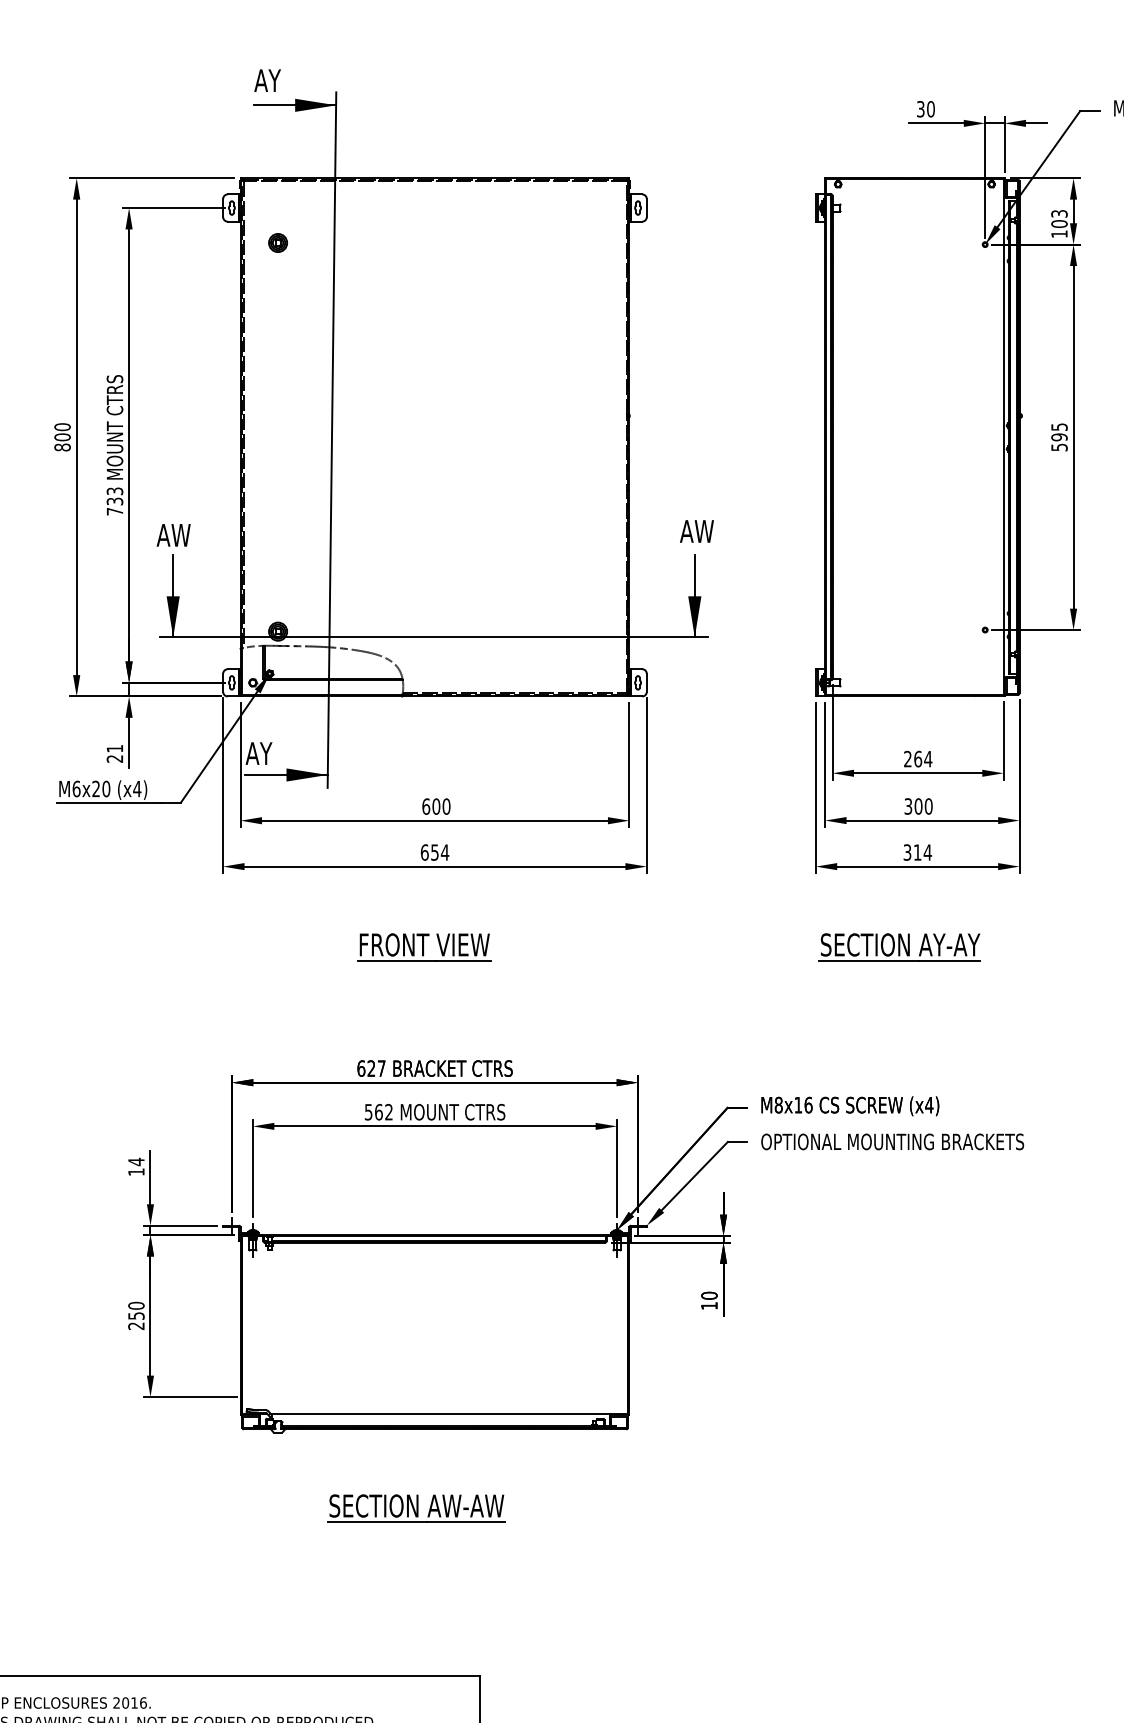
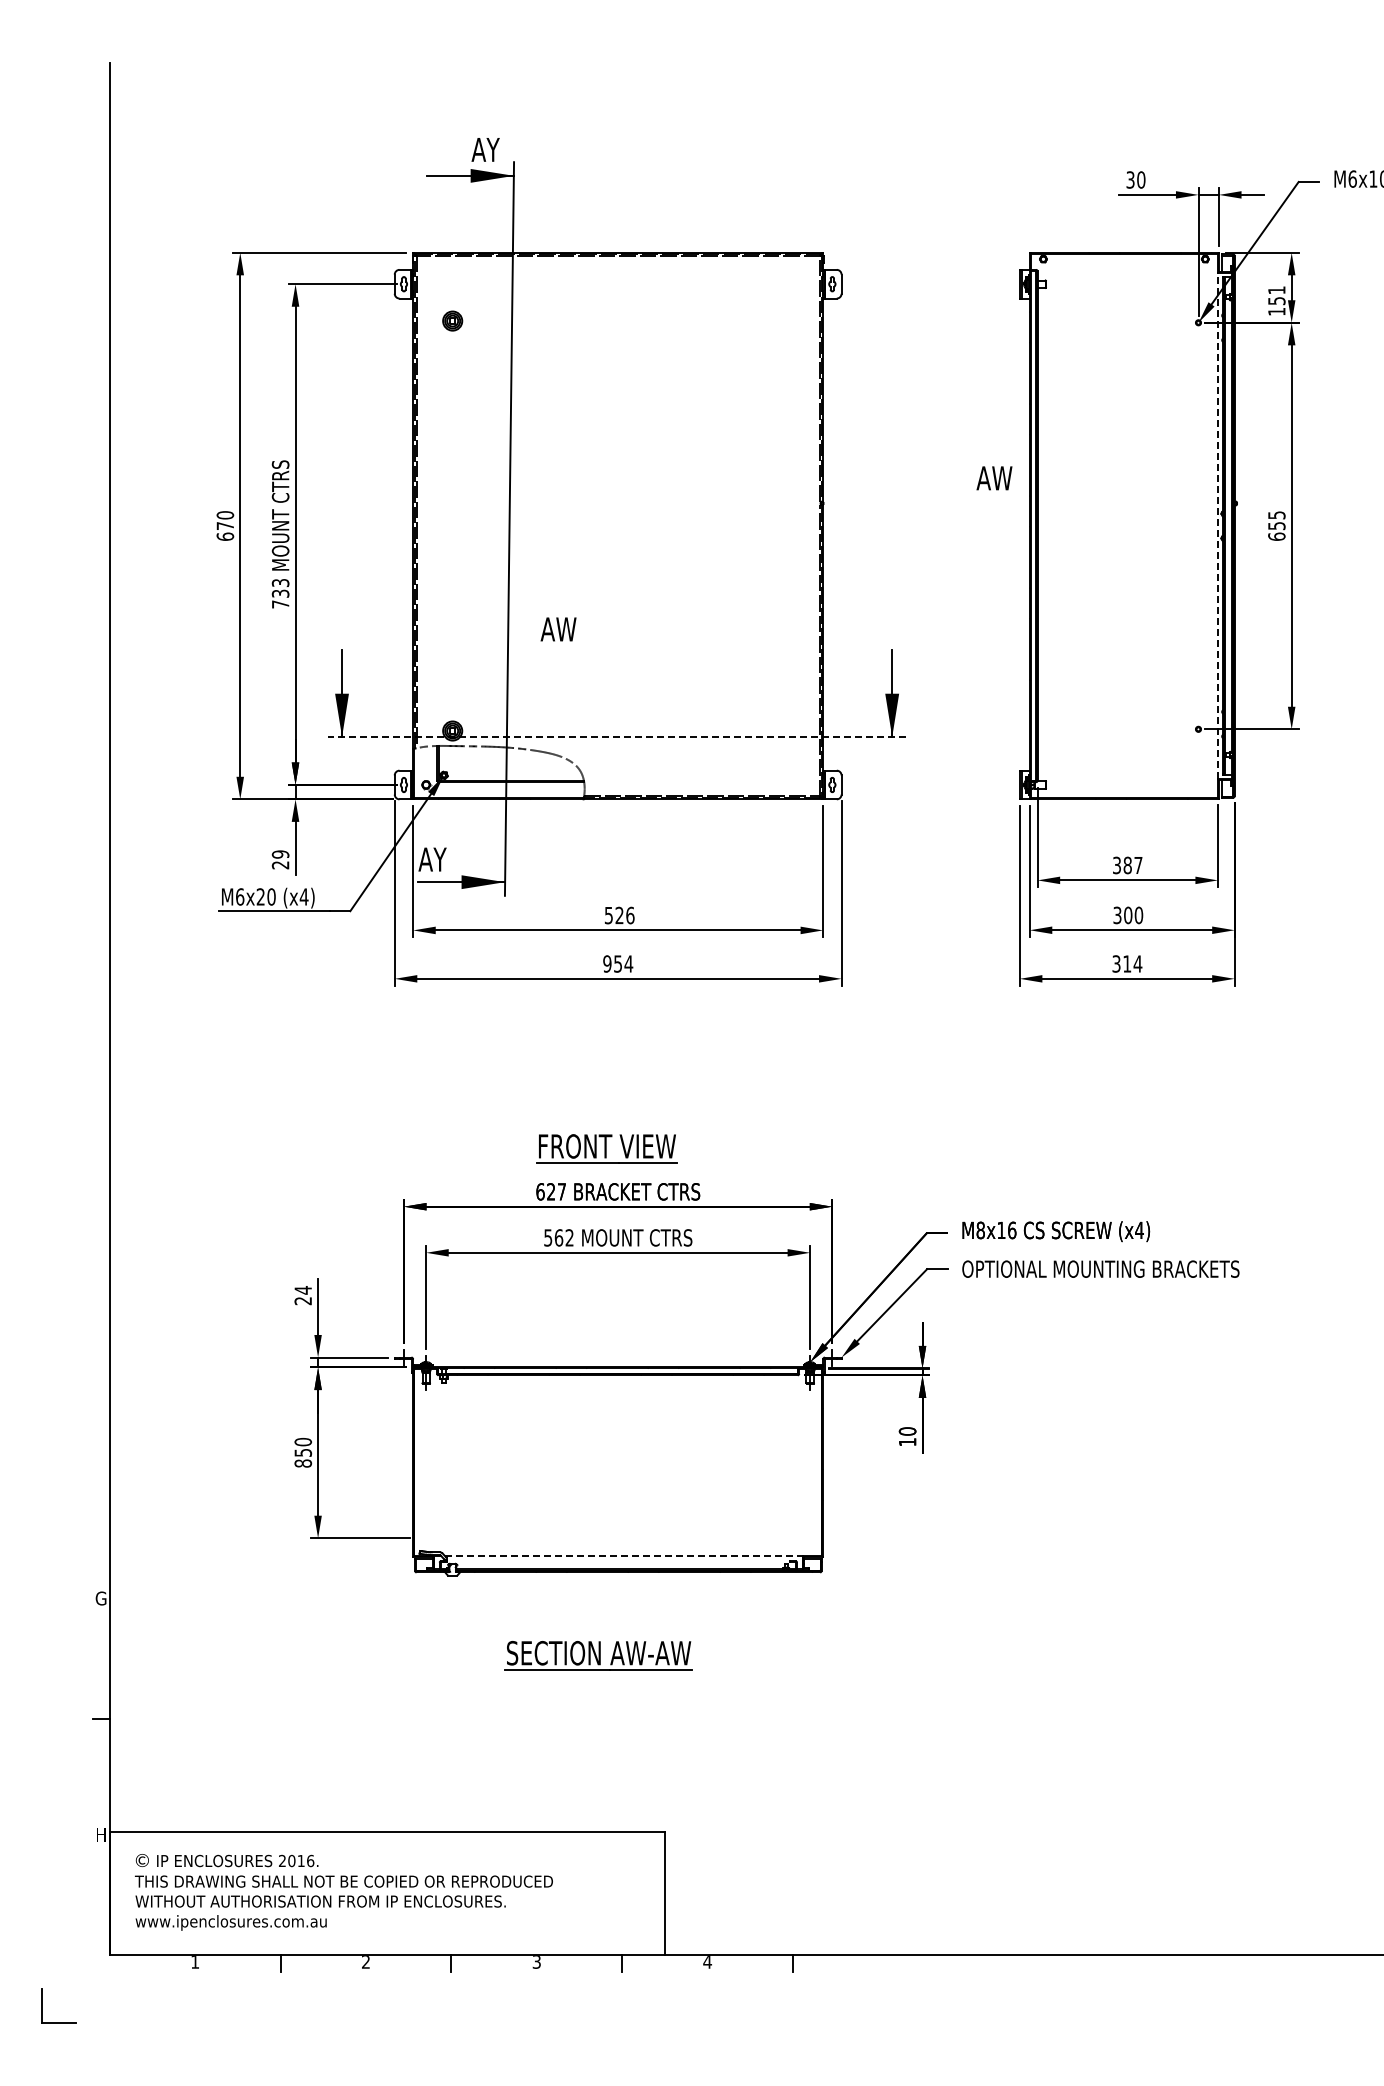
text: (267, 80) -> (485, 149), moved
text: (1059, 218) -> (1276, 295), 103 -> 151
line: (1003, 437) -> (1217, 526), solid -> dashed
text: (62, 441) -> (225, 530), 800 -> 670
text: (1059, 441) -> (1276, 530), 595 -> 655
text: (696, 531) -> (994, 478), moved
text: (173, 535) -> (558, 629), moved
line: (434, 637) -> (617, 737), solid -> dashed
text: (114, 748) -> (280, 854), 21 -> 29
text: (917, 759) -> (1127, 865), 264 -> 387
text: (436, 806) -> (619, 915), 600 -> 526
text: (424, 852) -> (607, 963), 654 -> 954
part: (423, 946) -> (606, 1148), moved
part: (899, 946) -> (1108, 1063), removed
text: (135, 1172) -> (302, 1301), 14 -> 24
text: (136, 1326) -> (303, 1463), 250 -> 850
line: (440, 1413) -> (623, 1555), solid -> dashed

